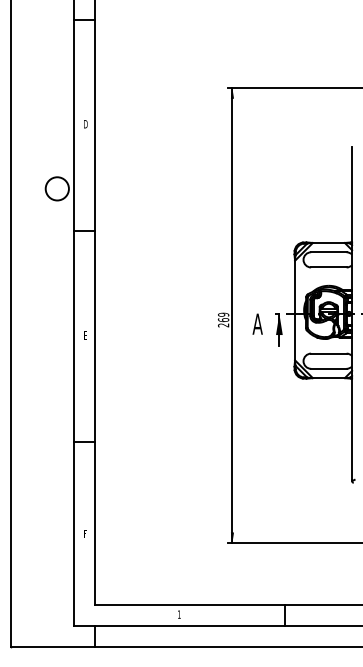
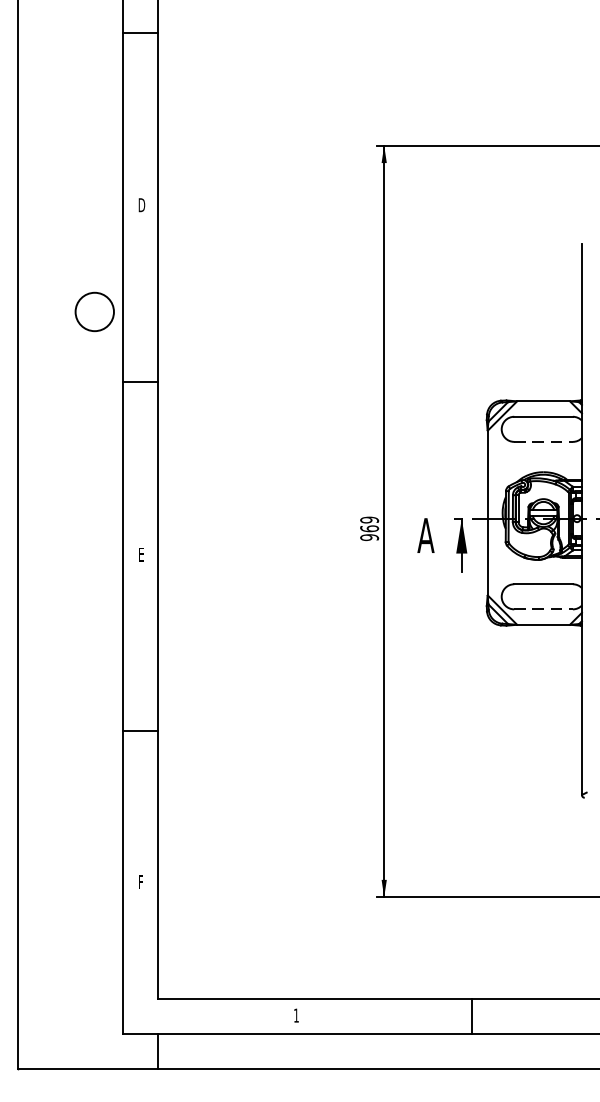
line: (328, 267) -> (542, 441), solid -> dashed
text: (223, 325) -> (369, 537), 269 -> 969
line: (328, 368) -> (542, 608), solid -> dashed

